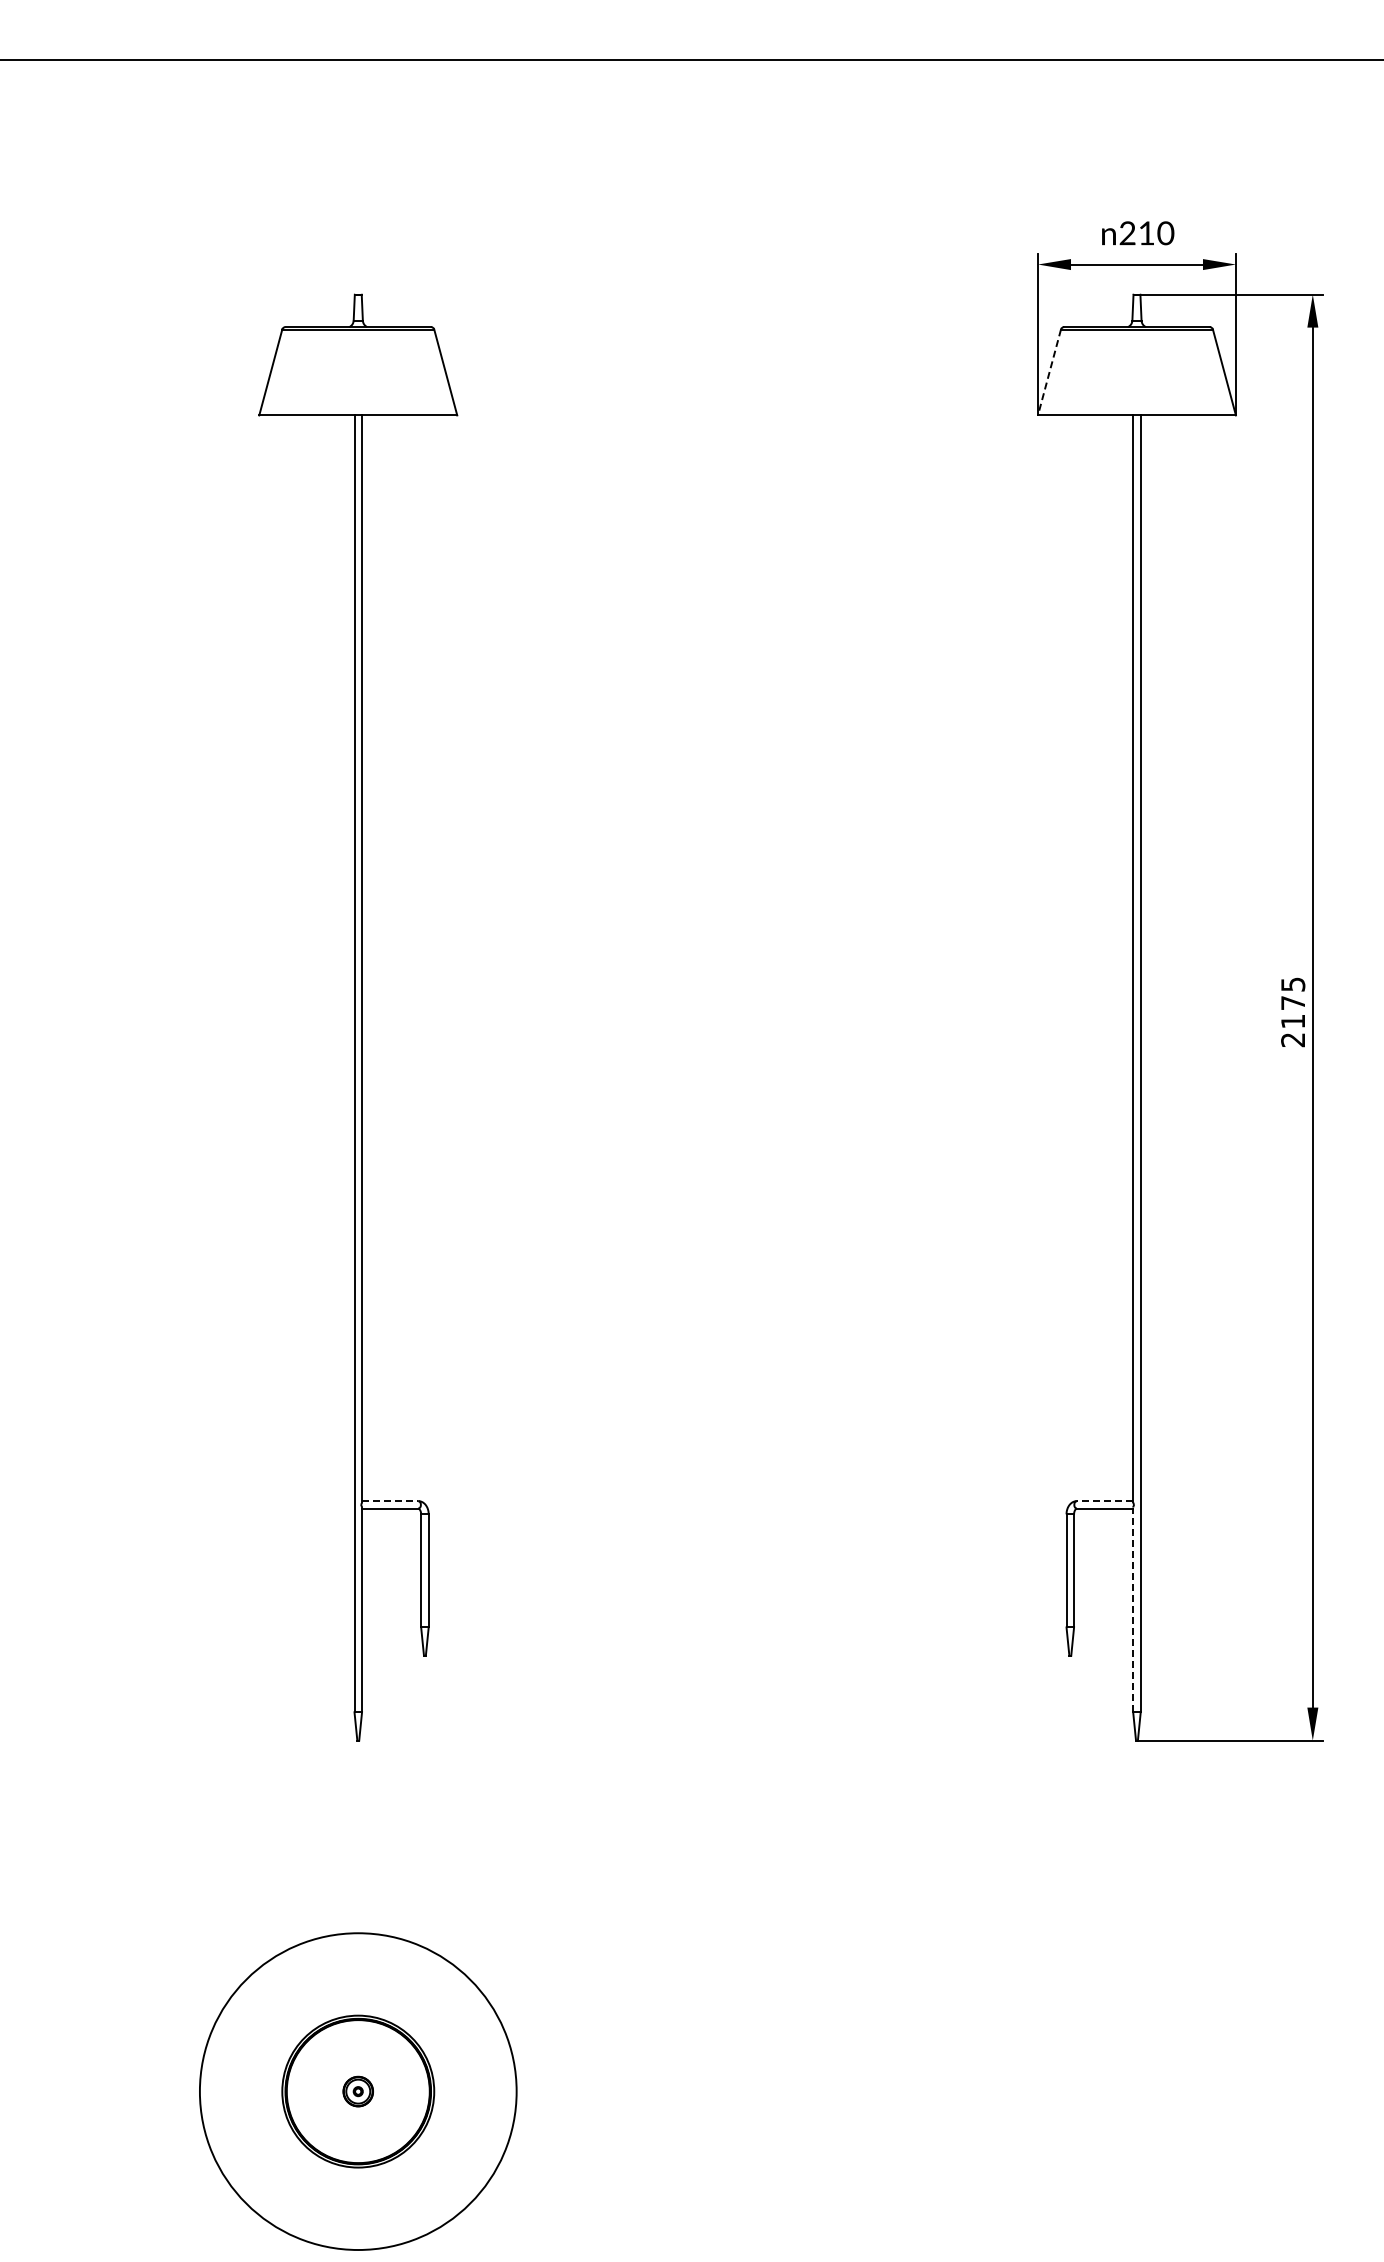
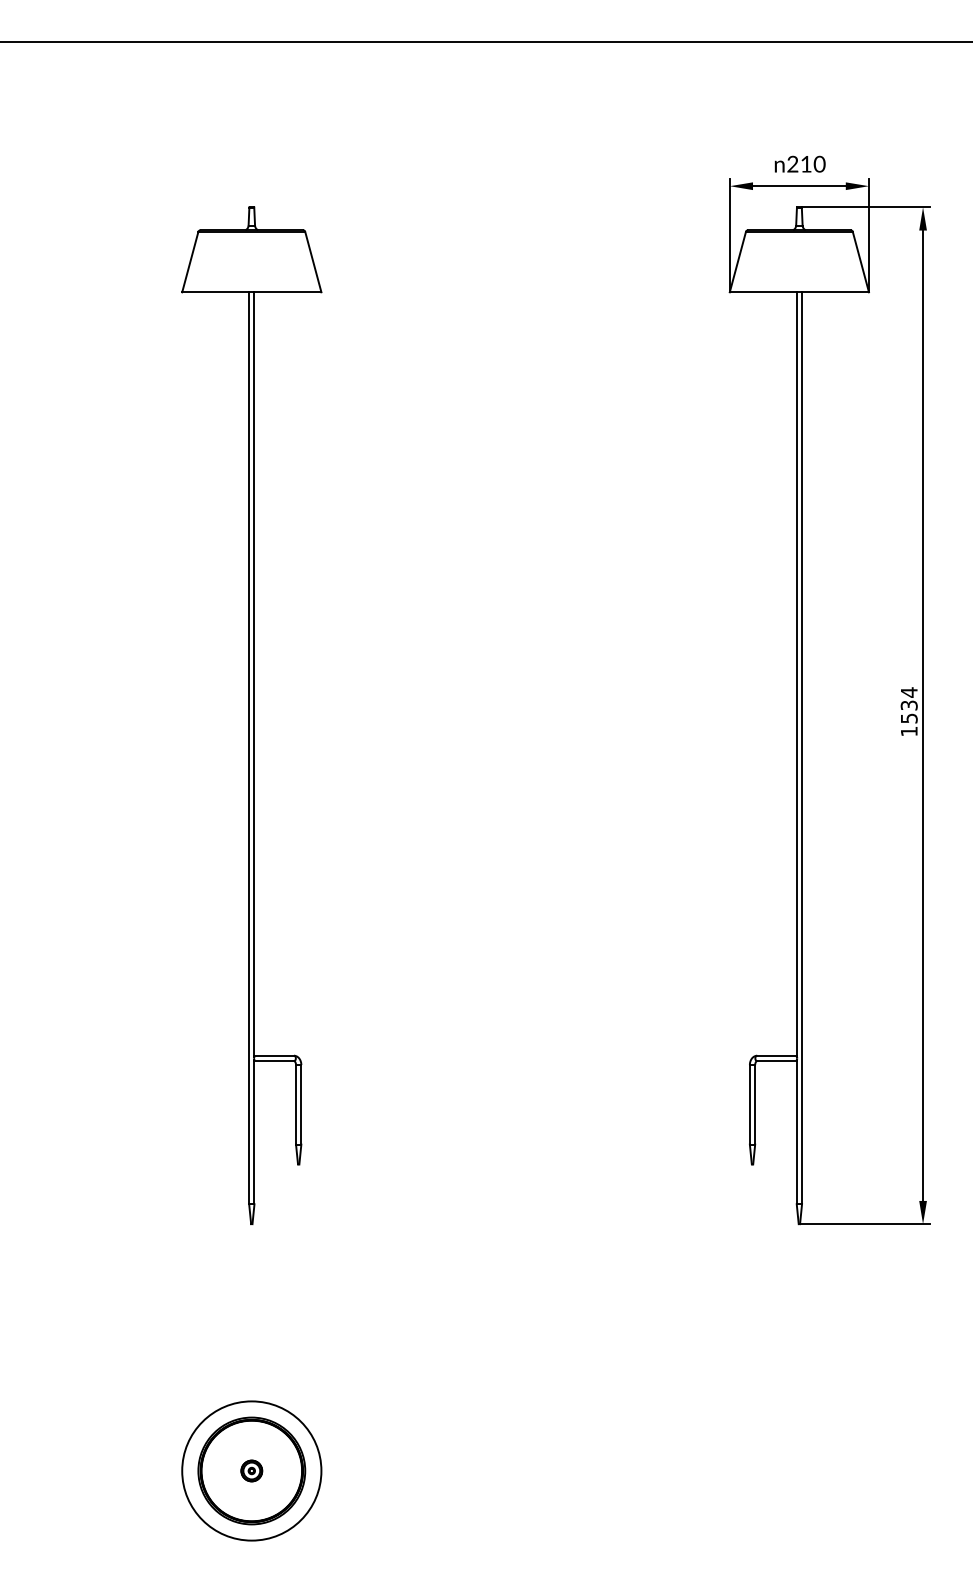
line: (1049, 372) -> (737, 262), dashed -> solid
text: (1293, 1012) -> (909, 712), 2175 -> 1534
line: (390, 1501) -> (274, 1056), dashed -> solid
line: (1104, 1501) -> (776, 1056), dashed -> solid
line: (1133, 1609) -> (796, 1131), dashed -> solid
circle: (358, 2091) -> (251, 1470), size x0.62

